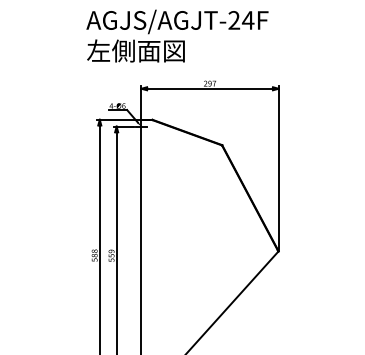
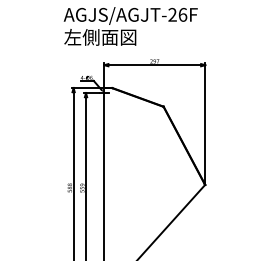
text: (247, 19) -> (182, 14), AGJS/AGJT-24F -> AGJS/AGJT-26F

